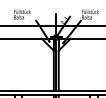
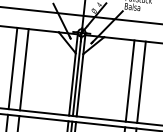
line: (14, 64) -> (12, 68), added
line: (22, 64) -> (24, 69), added
line: (90, 64) -> (130, 80), added
line: (97, 64) -> (141, 81), added

